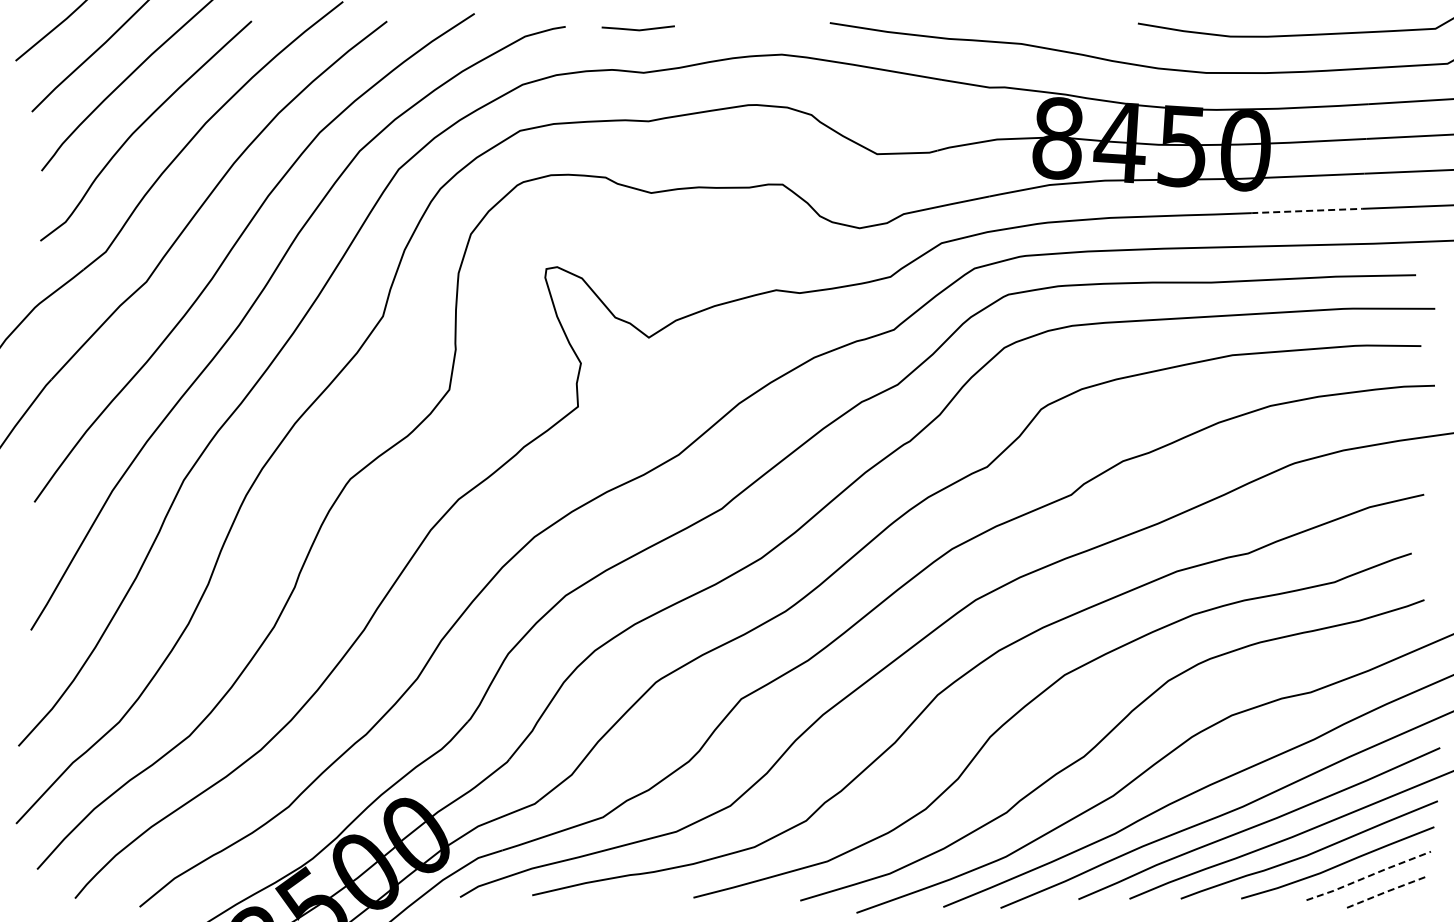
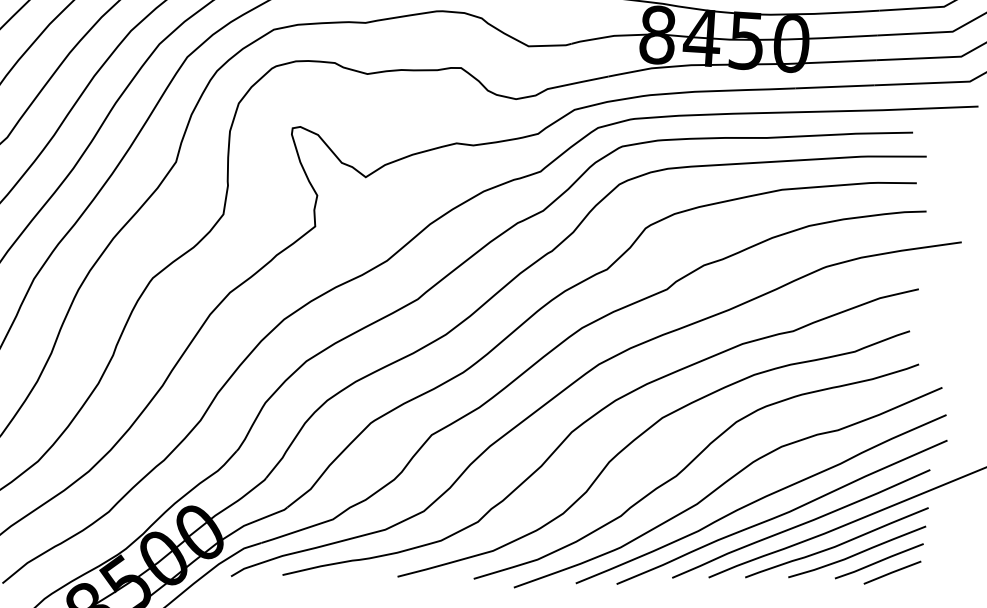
line: (1306, 210) -> (834, 86), dashed -> solid
line: (1369, 875) -> (879, 560), dashed -> solid
line: (1386, 891) -> (891, 572), dashed -> solid

